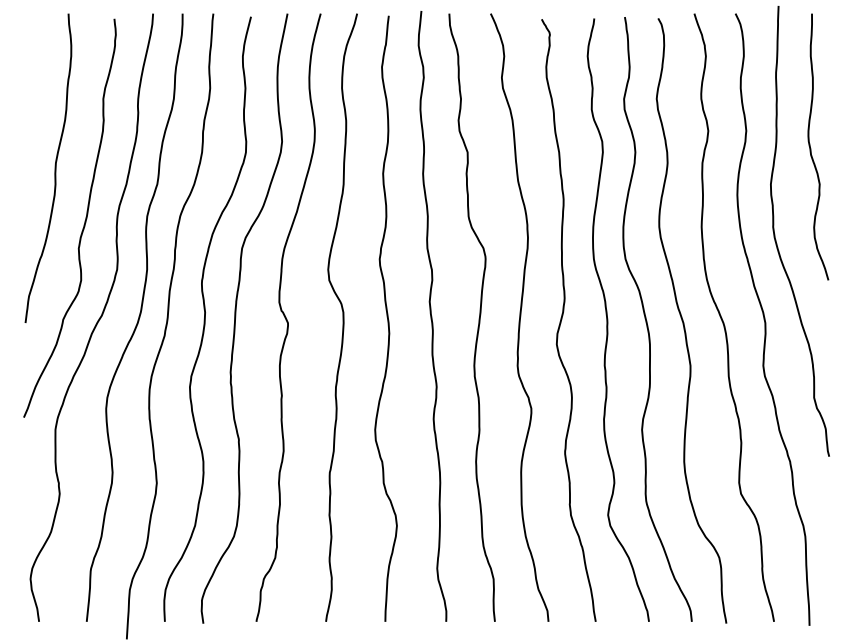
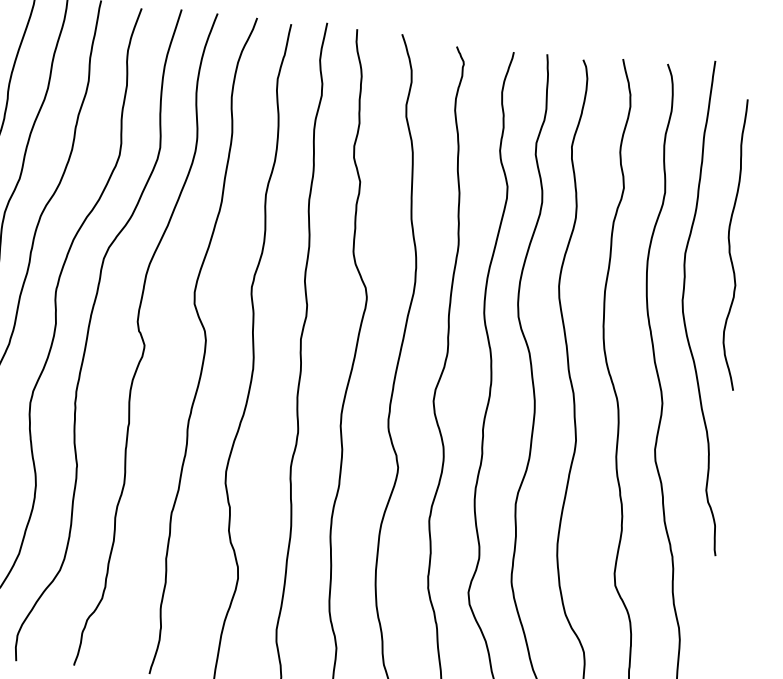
curve: (811, 148) -> (730, 245), moved

